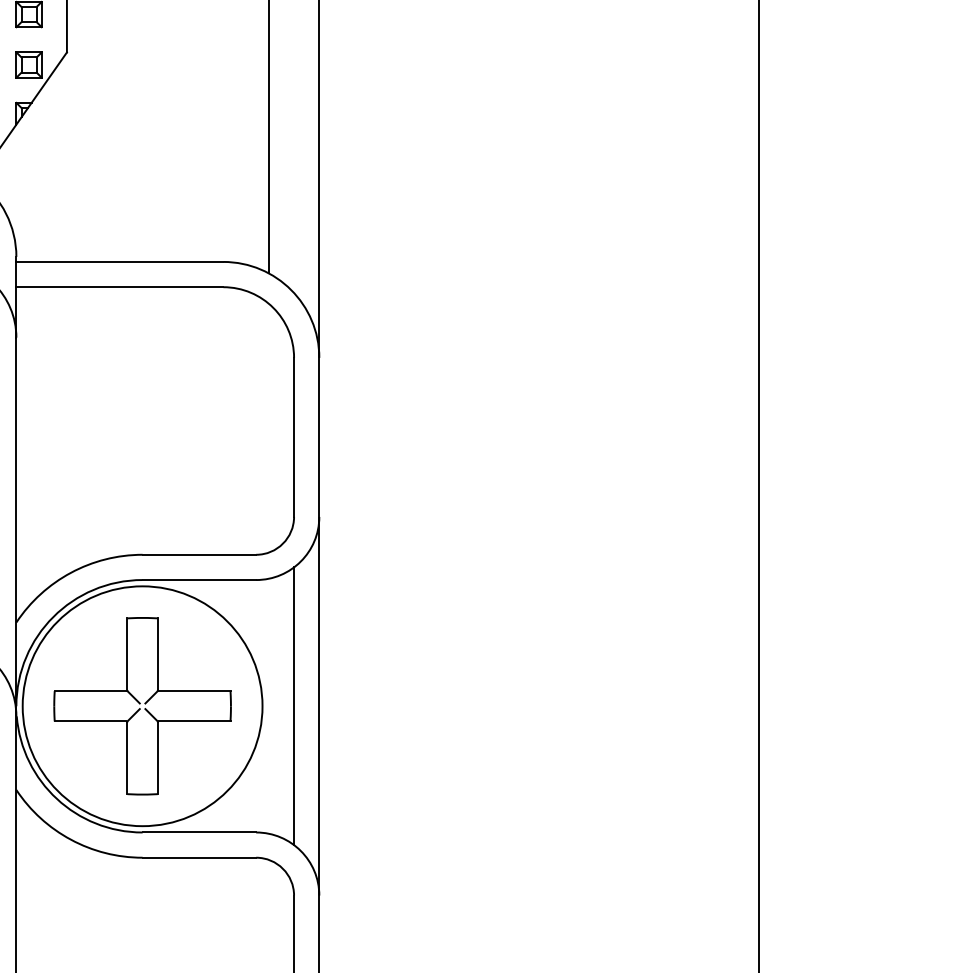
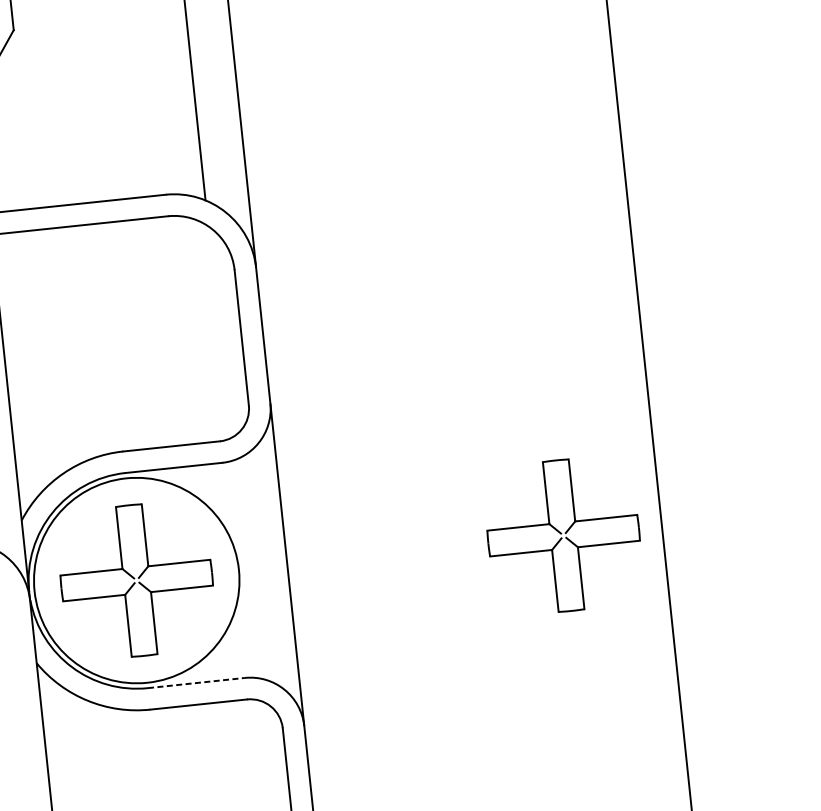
line: (294, 706) -> (266, 567), removed
part: (643, 706) -> (563, 535), added
line: (199, 832) -> (196, 683), solid -> dashed

